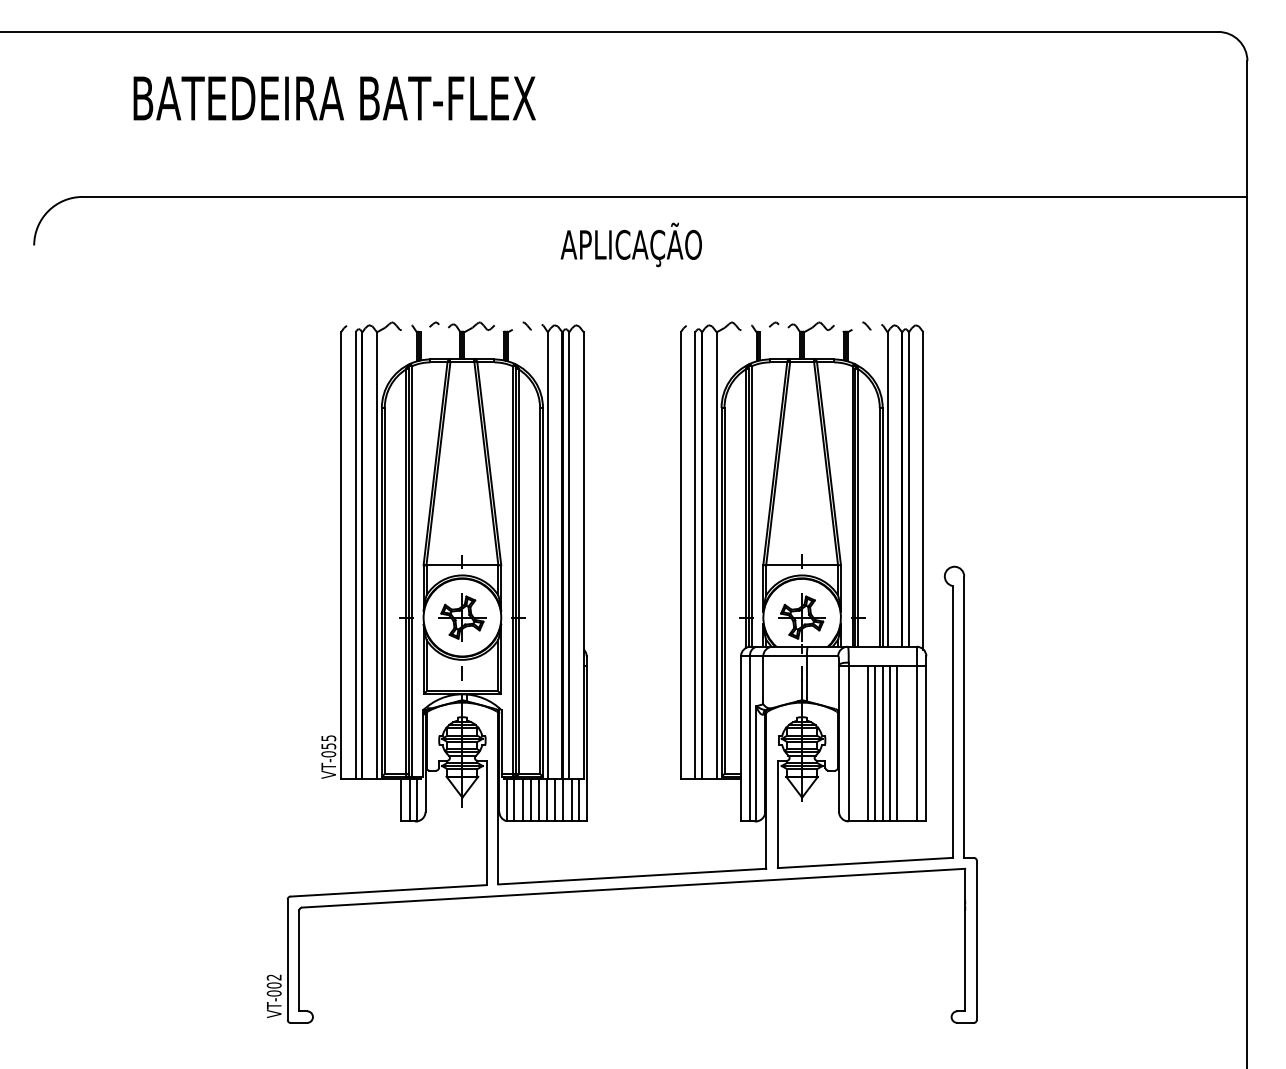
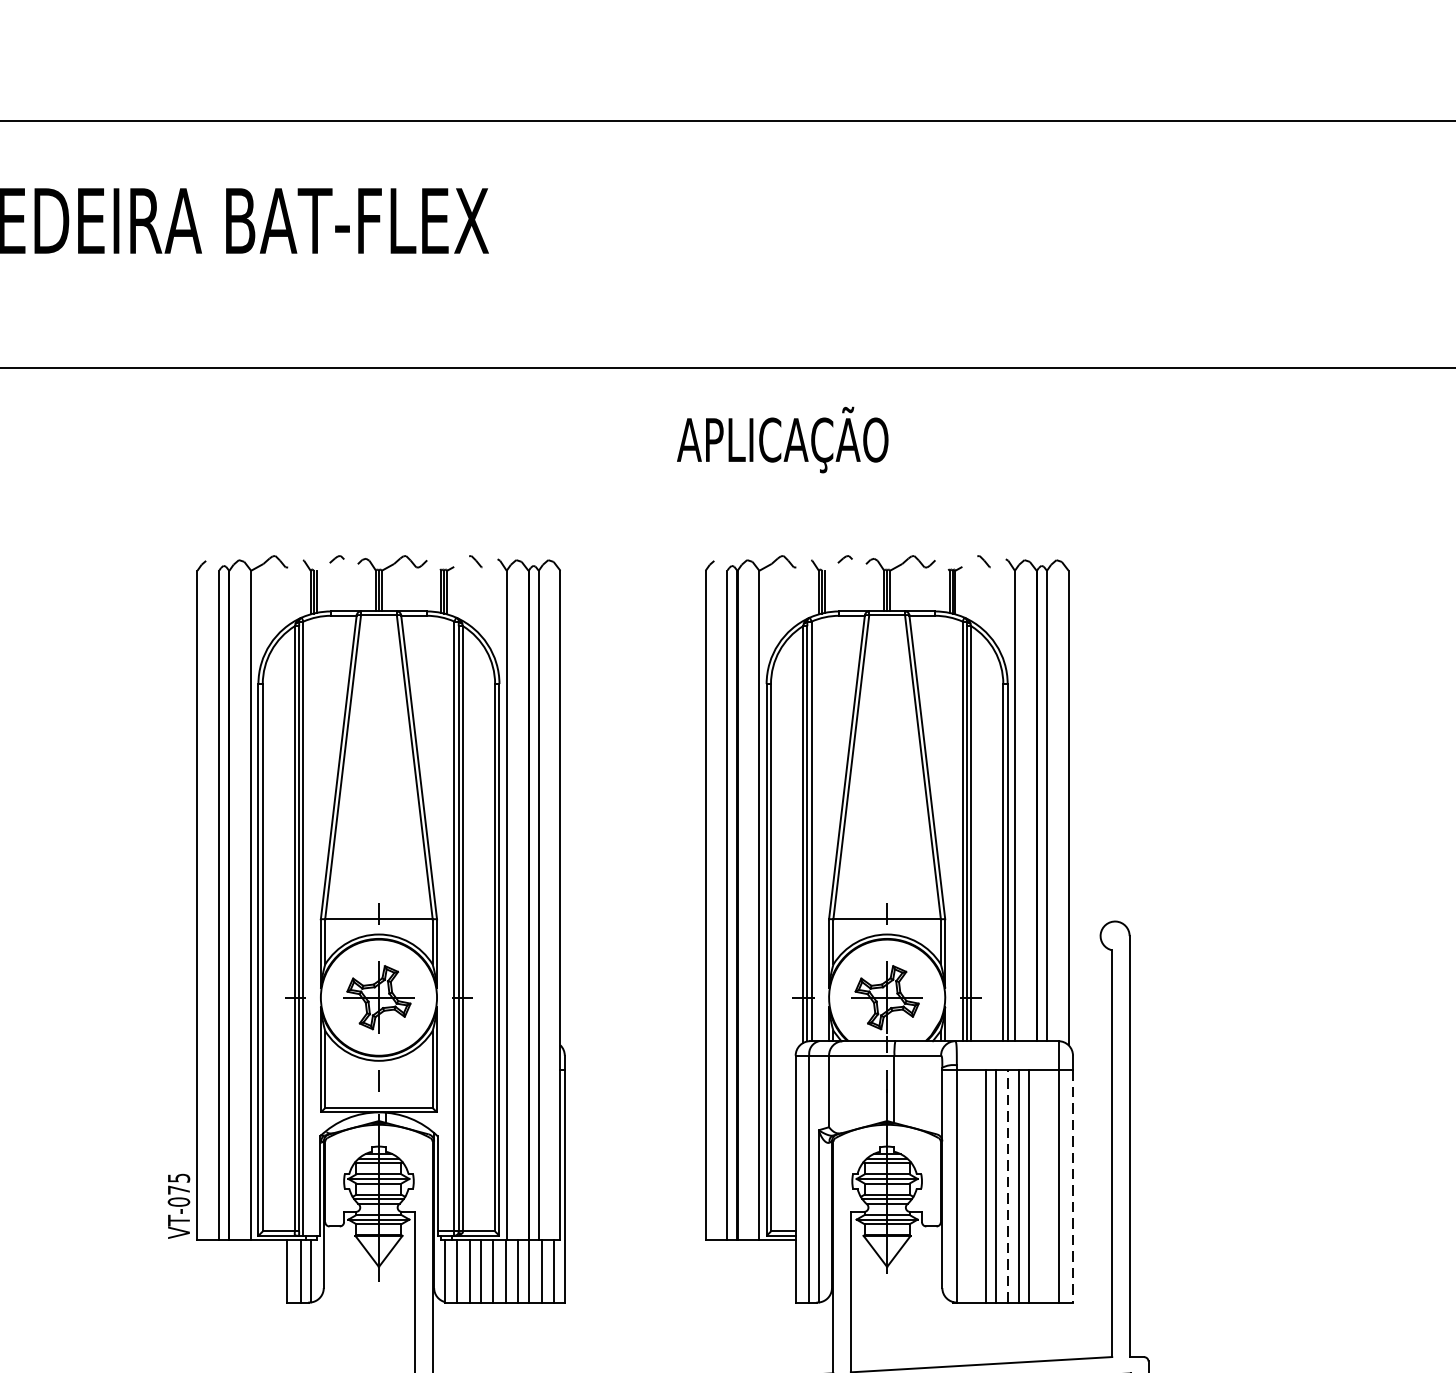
text: (630, 244) -> (781, 439), moved
line: (882, 743) -> (1007, 1185), solid -> dashed
line: (926, 743) -> (1073, 1185), solid -> dashed
text: (328, 746) -> (178, 1190), VT-055 -> VT-075

